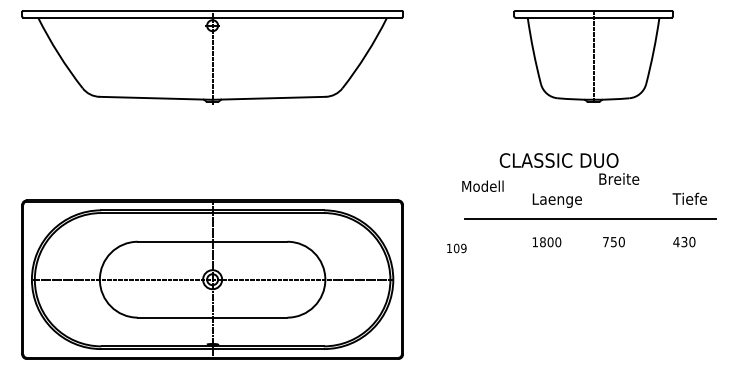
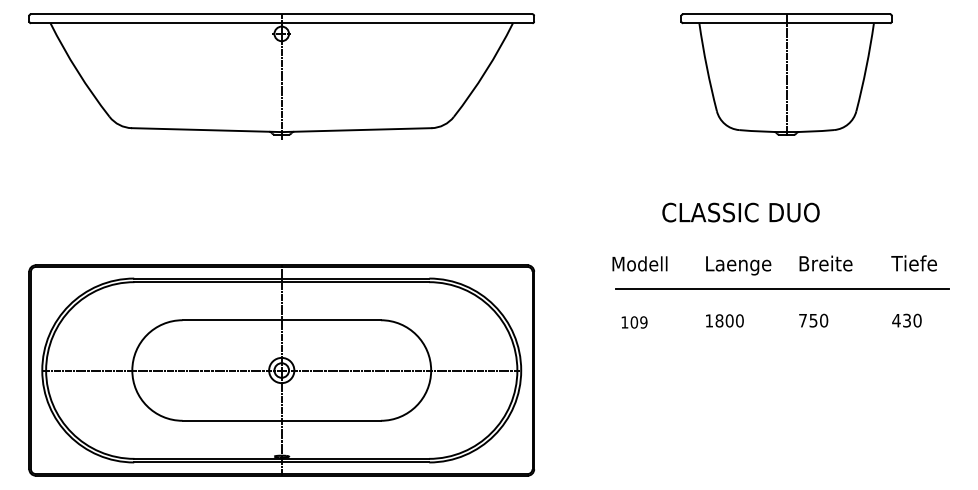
text: (619, 178) -> (826, 262), moved
text: (482, 185) -> (639, 262), moved
text: (456, 248) -> (634, 322), moved

